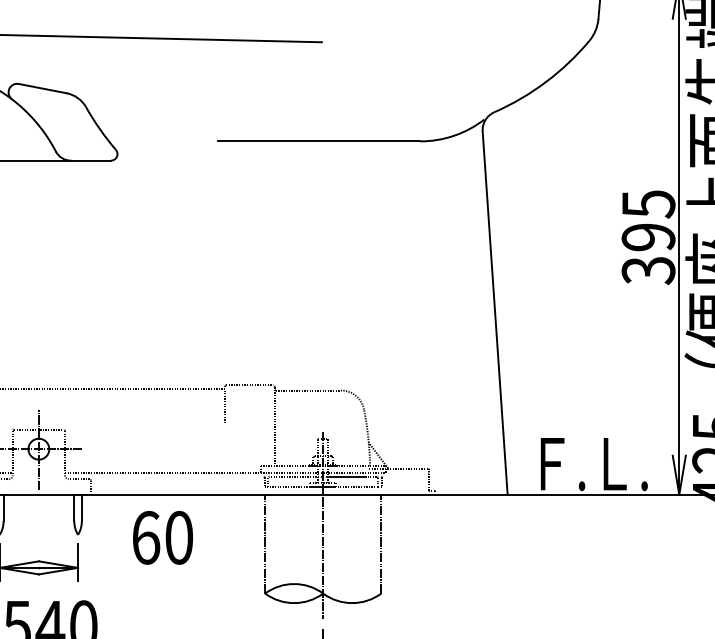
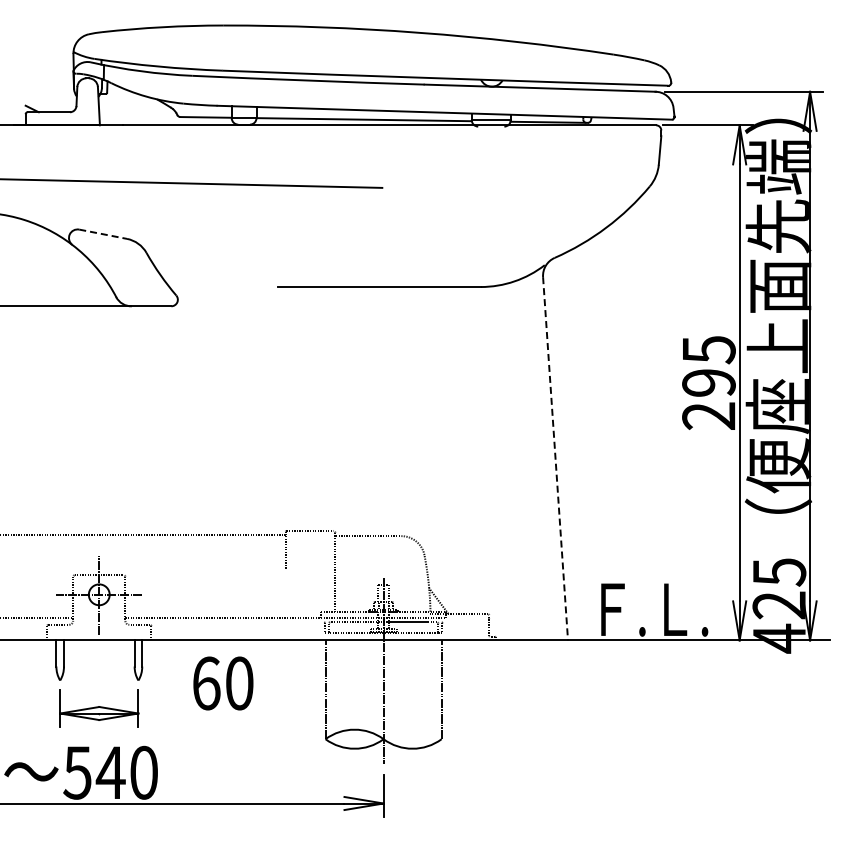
line: (43, 88) -> (103, 234), solid -> dashed
text: (648, 270) -> (708, 416), 395 -> 295
line: (495, 313) -> (555, 459), solid -> dashed

